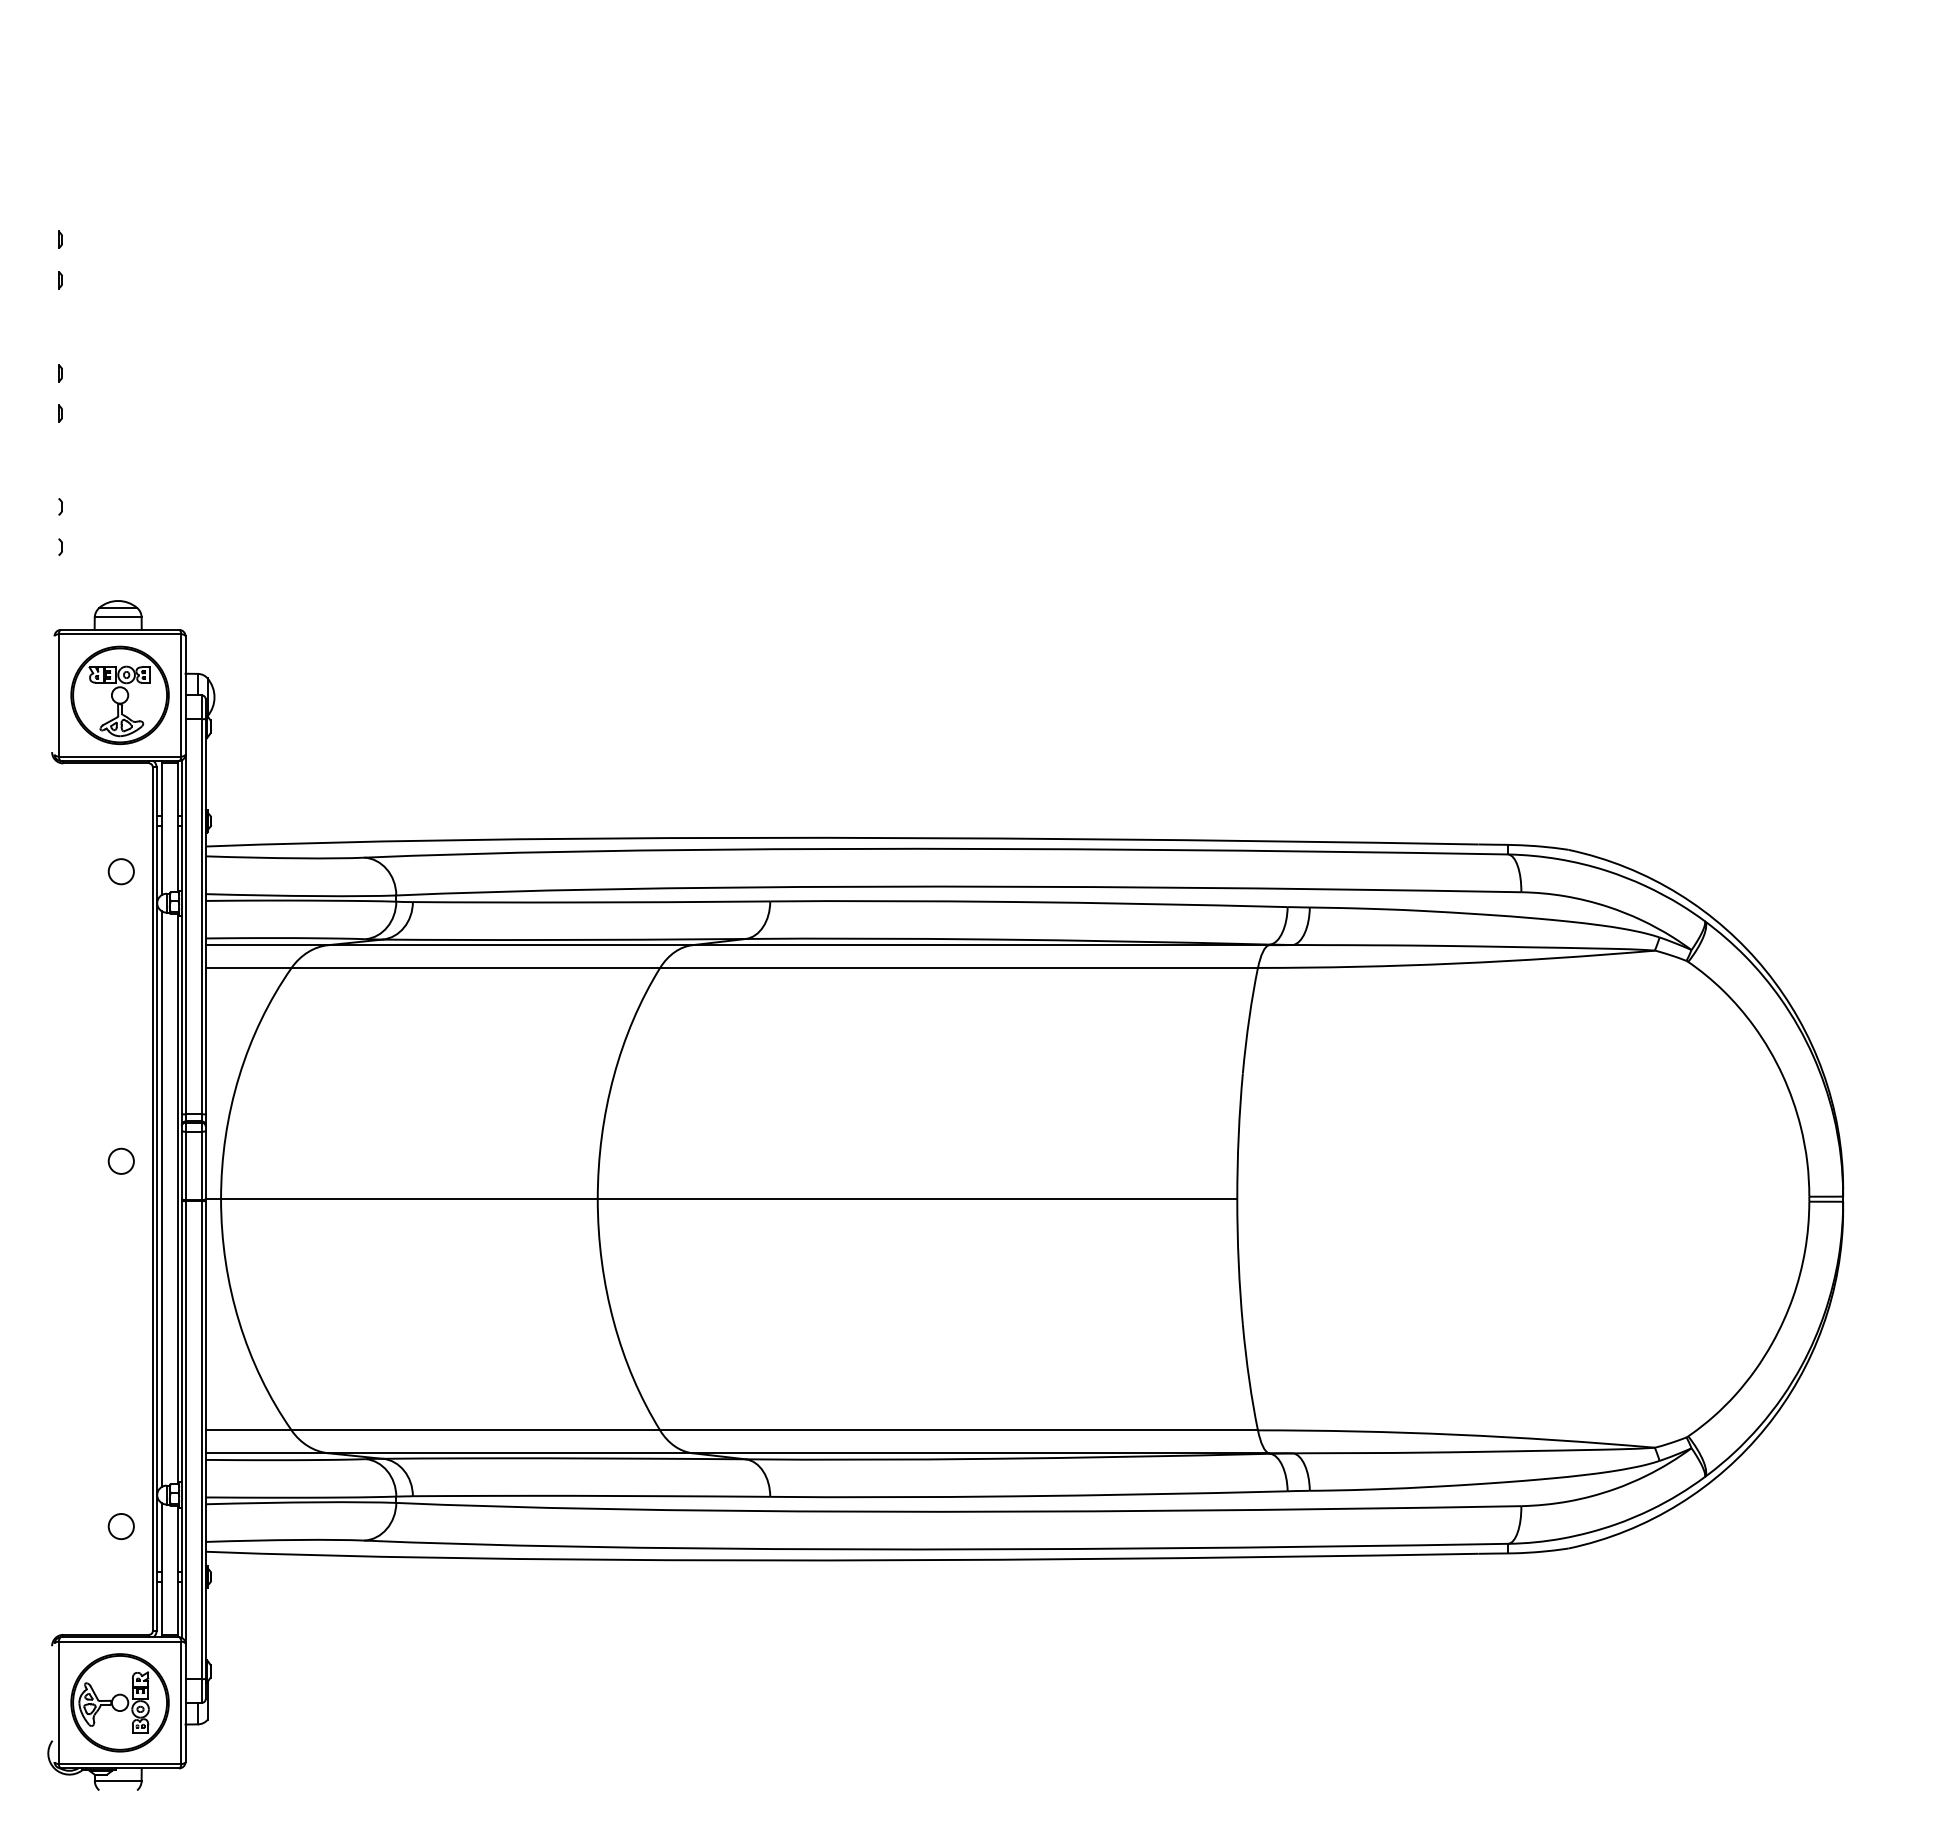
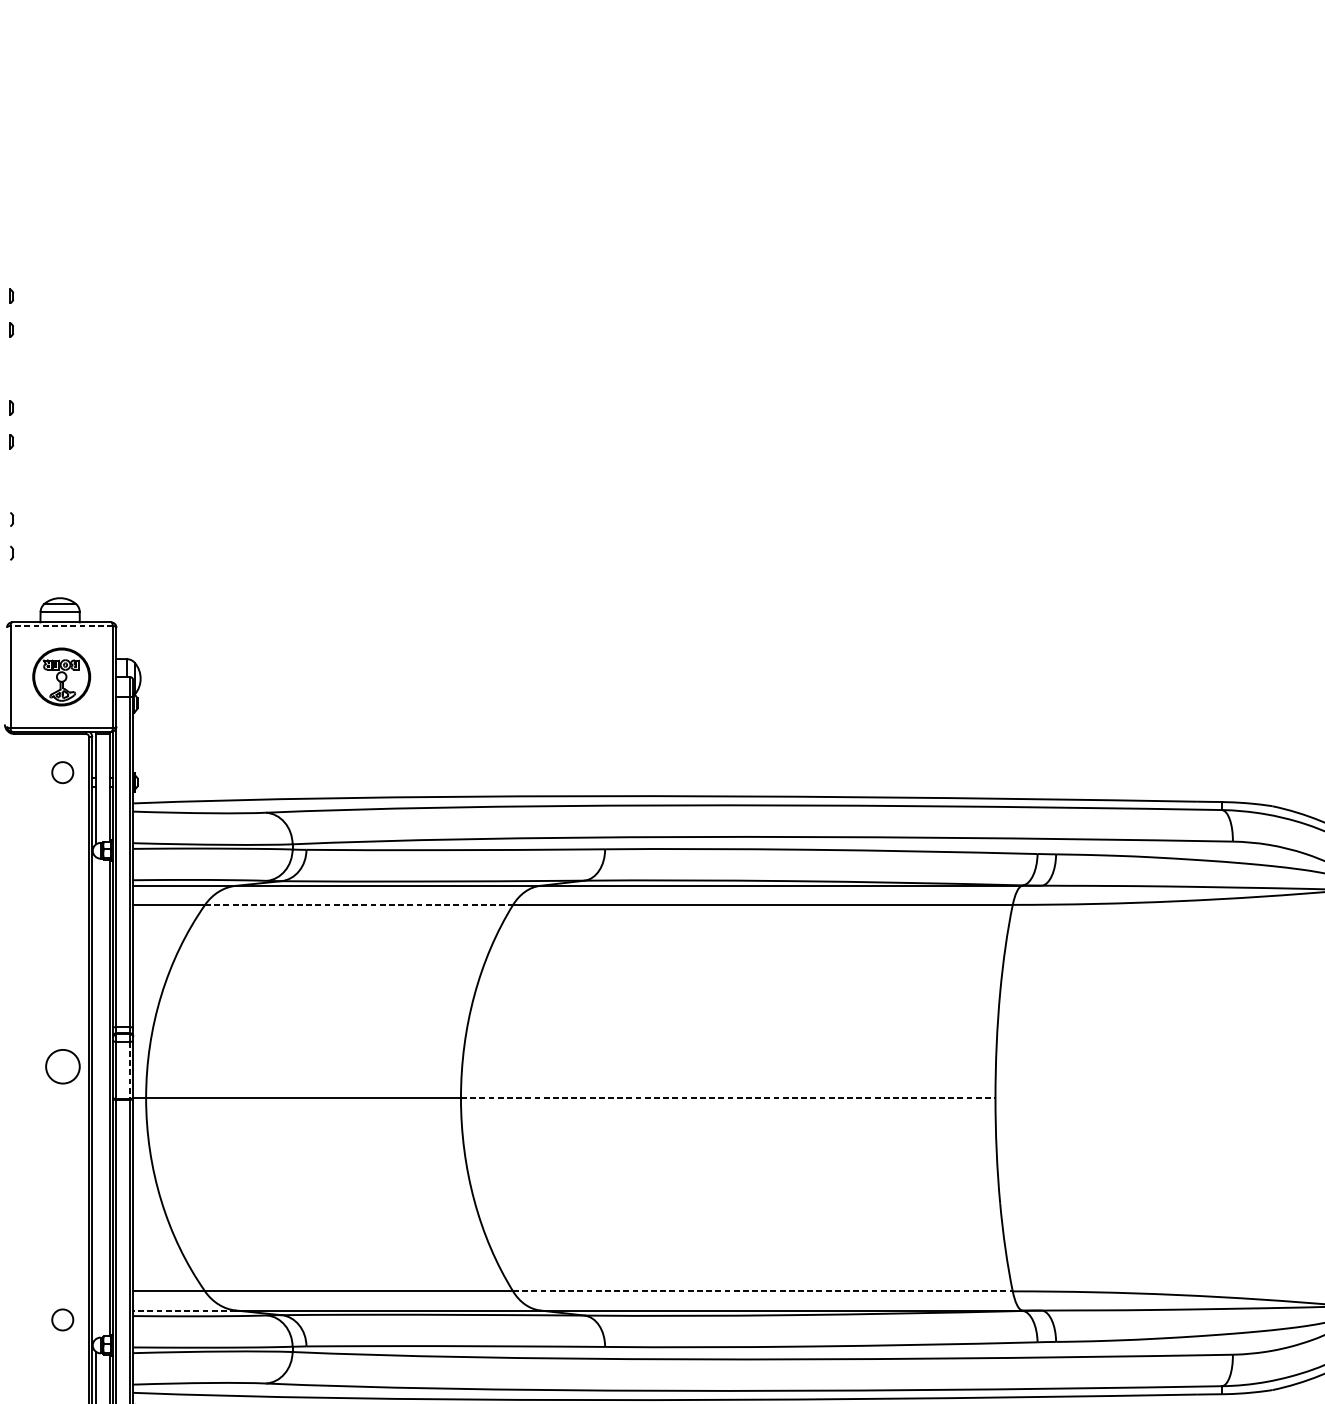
line: (119, 634) -> (61, 626), solid -> dashed
part: (119, 694) -> (61, 676), size x0.7
circle: (120, 871) -> (62, 772), moved
line: (476, 967) -> (359, 904), solid -> dashed
circle: (120, 1160) -> (62, 1065), size x1.6
line: (201, 1166) -> (129, 1070), solid -> dashed
line: (161, 1199) -> (96, 1098), removed
line: (917, 1199) -> (728, 1098), solid -> dashed
line: (959, 1430) -> (763, 1291), solid -> dashed
line: (266, 1453) -> (184, 1310), solid -> dashed
circle: (120, 1526) -> (62, 1319), moved

